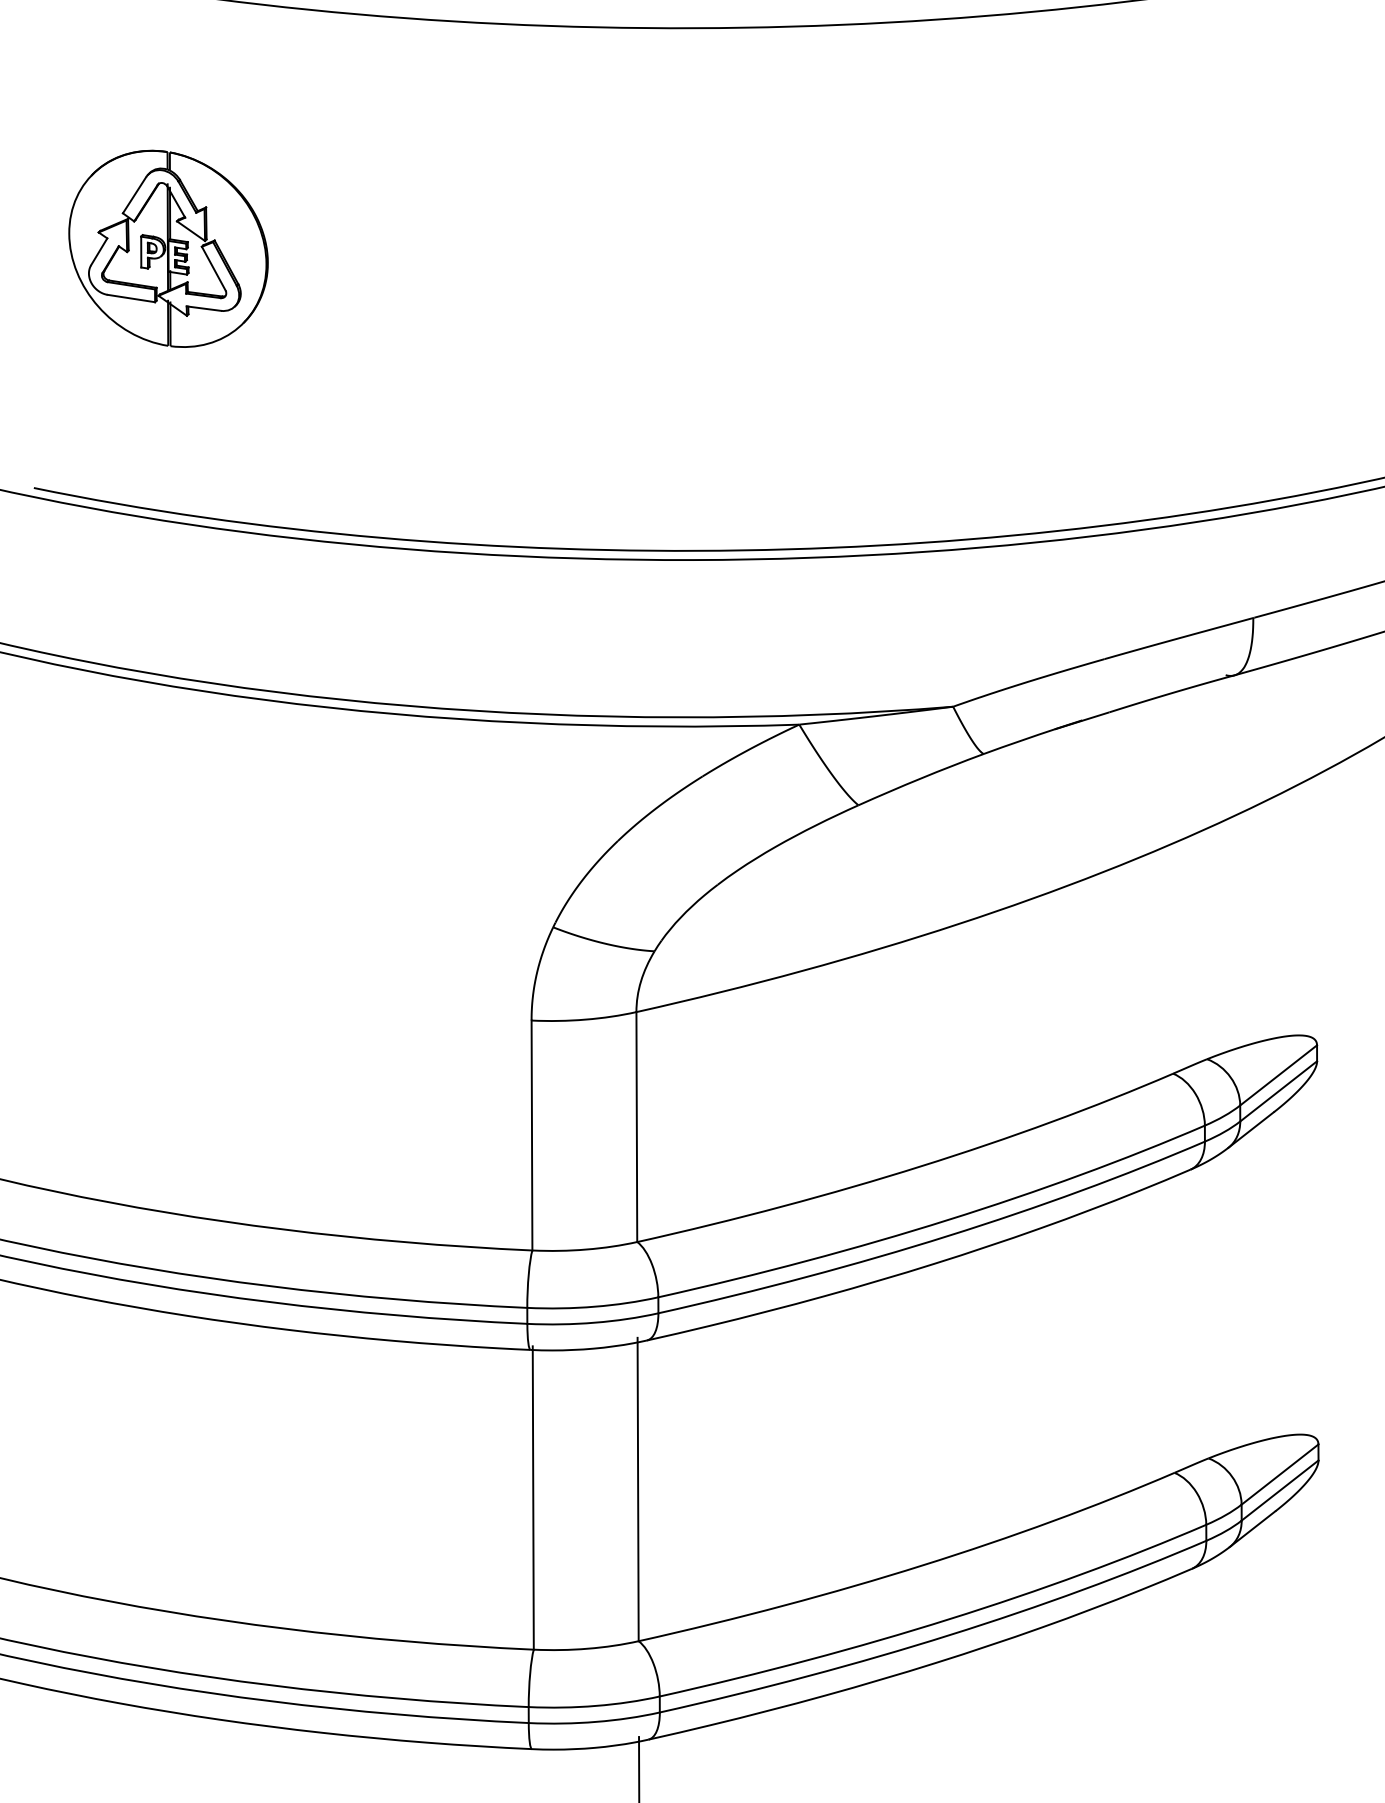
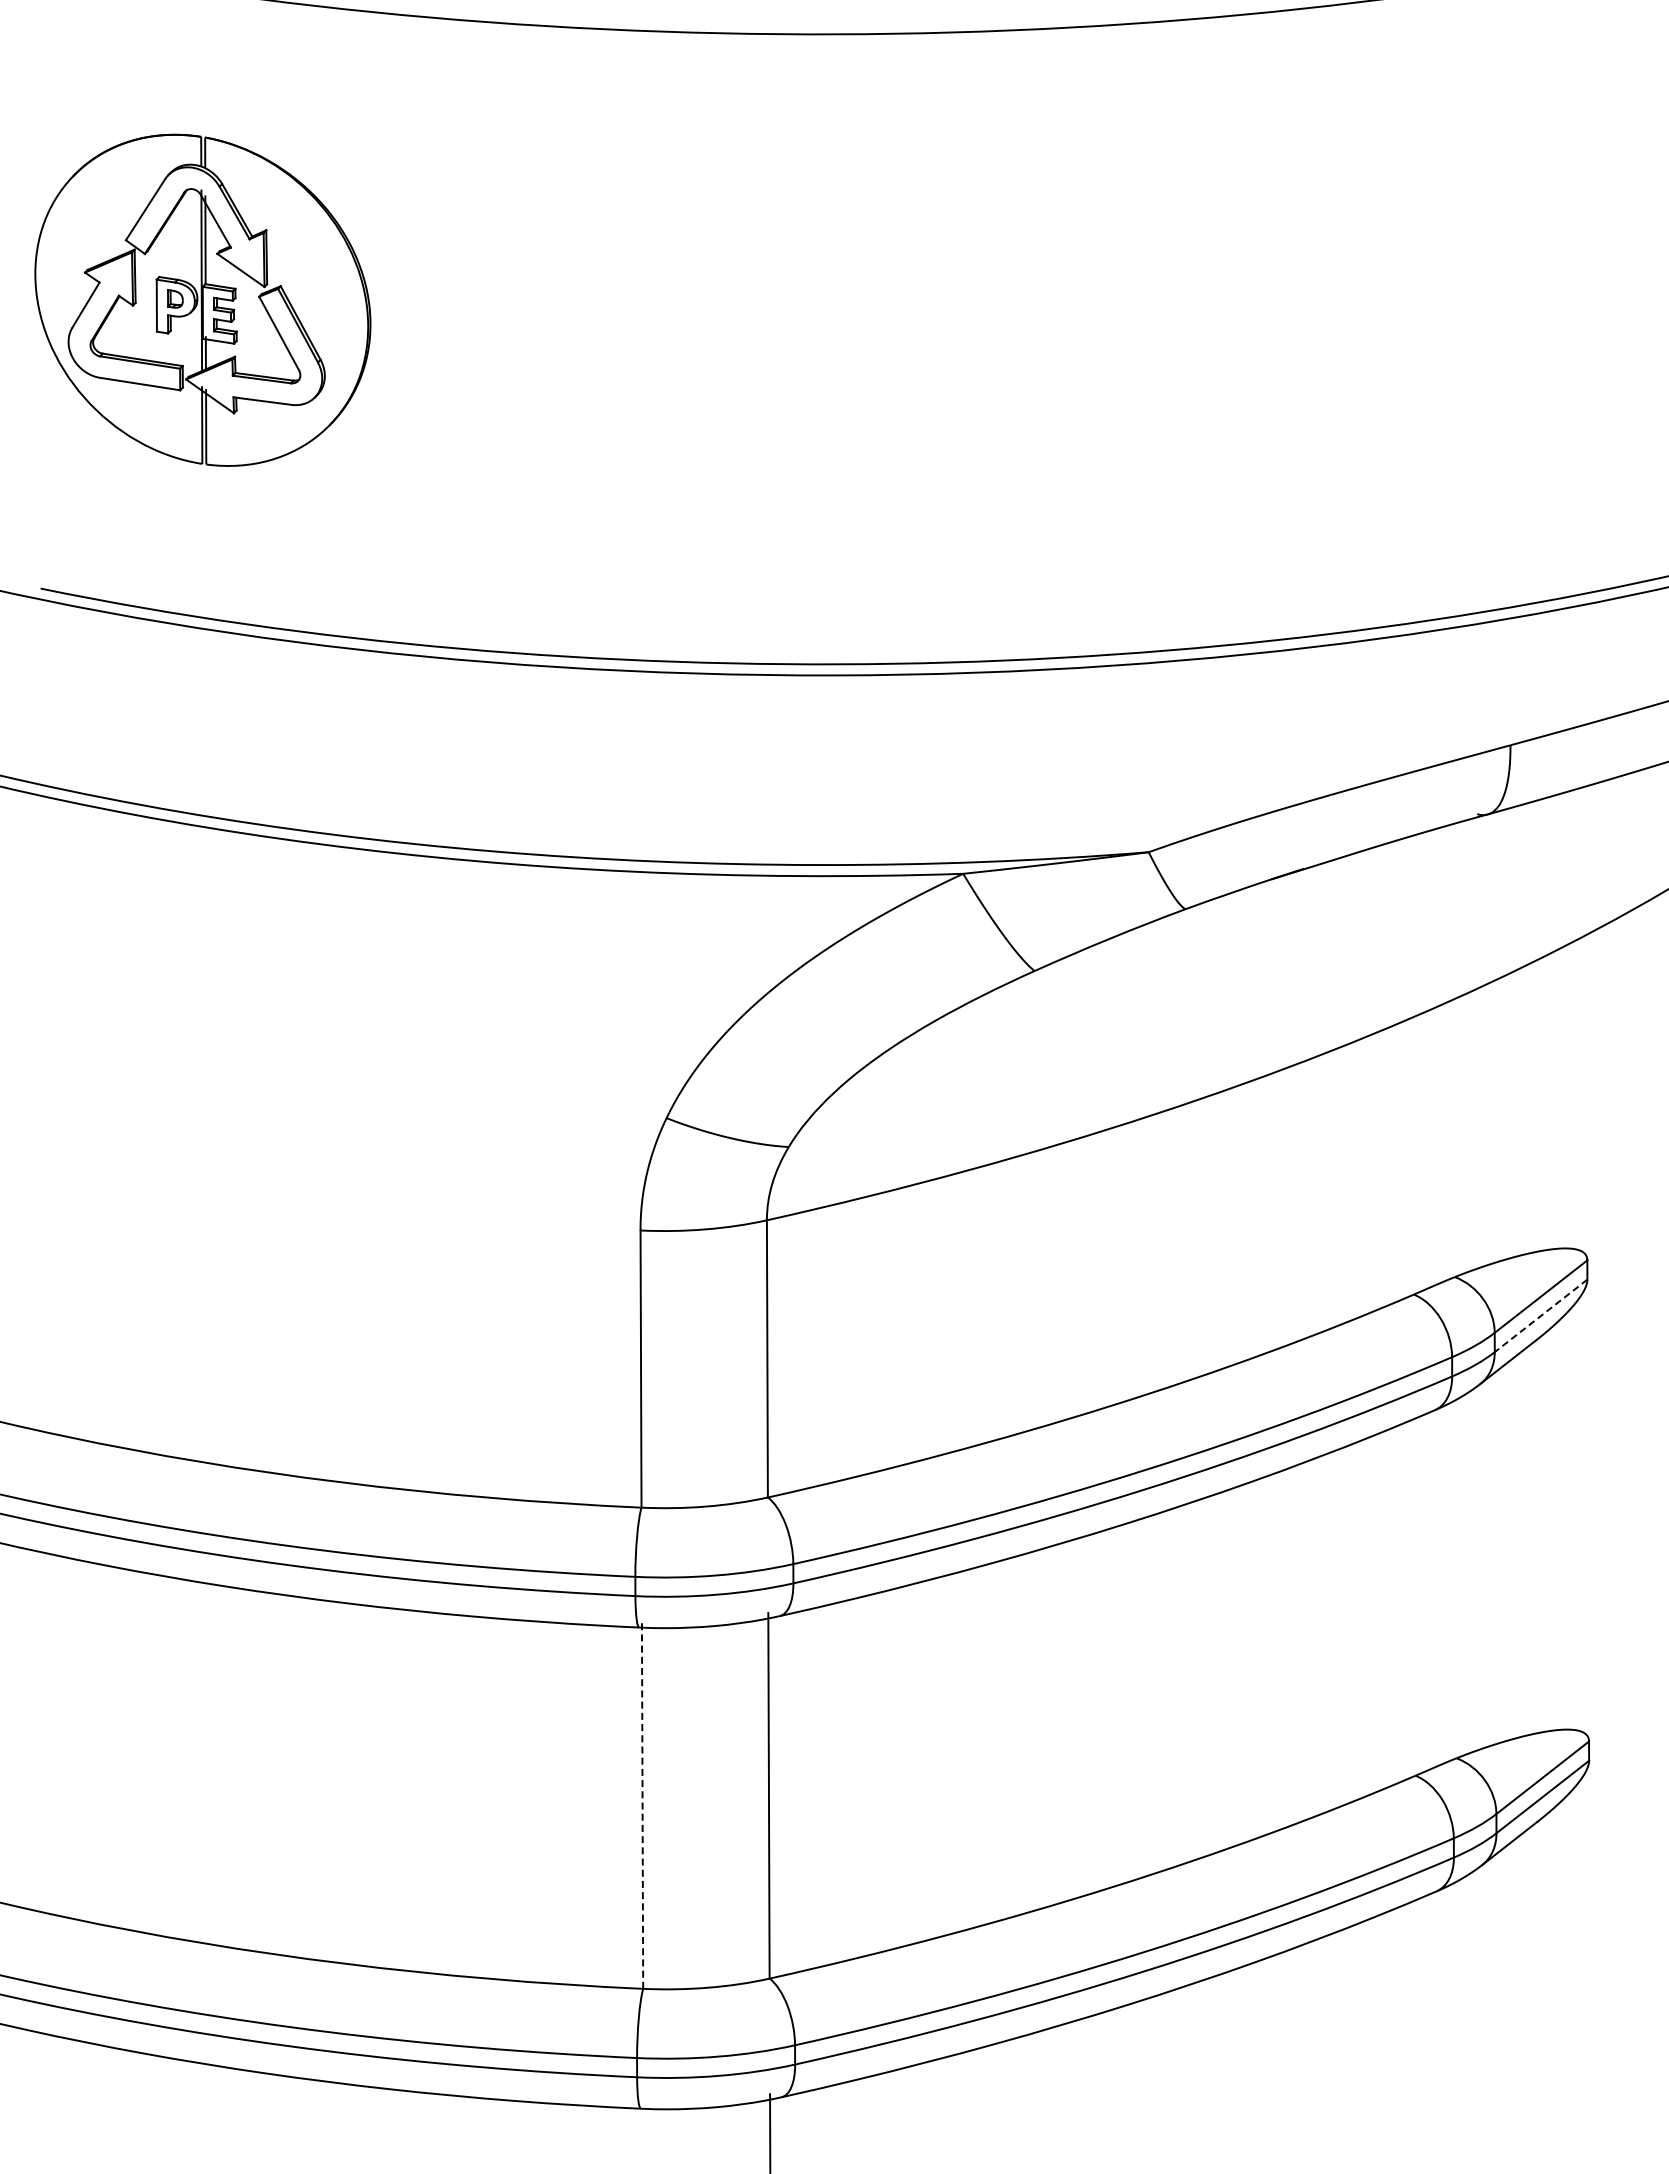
part: (168, 249) -> (202, 300), size x1.4
line: (1279, 1091) -> (1541, 1315), solid -> dashed
line: (533, 1498) -> (642, 1806), solid -> dashed

